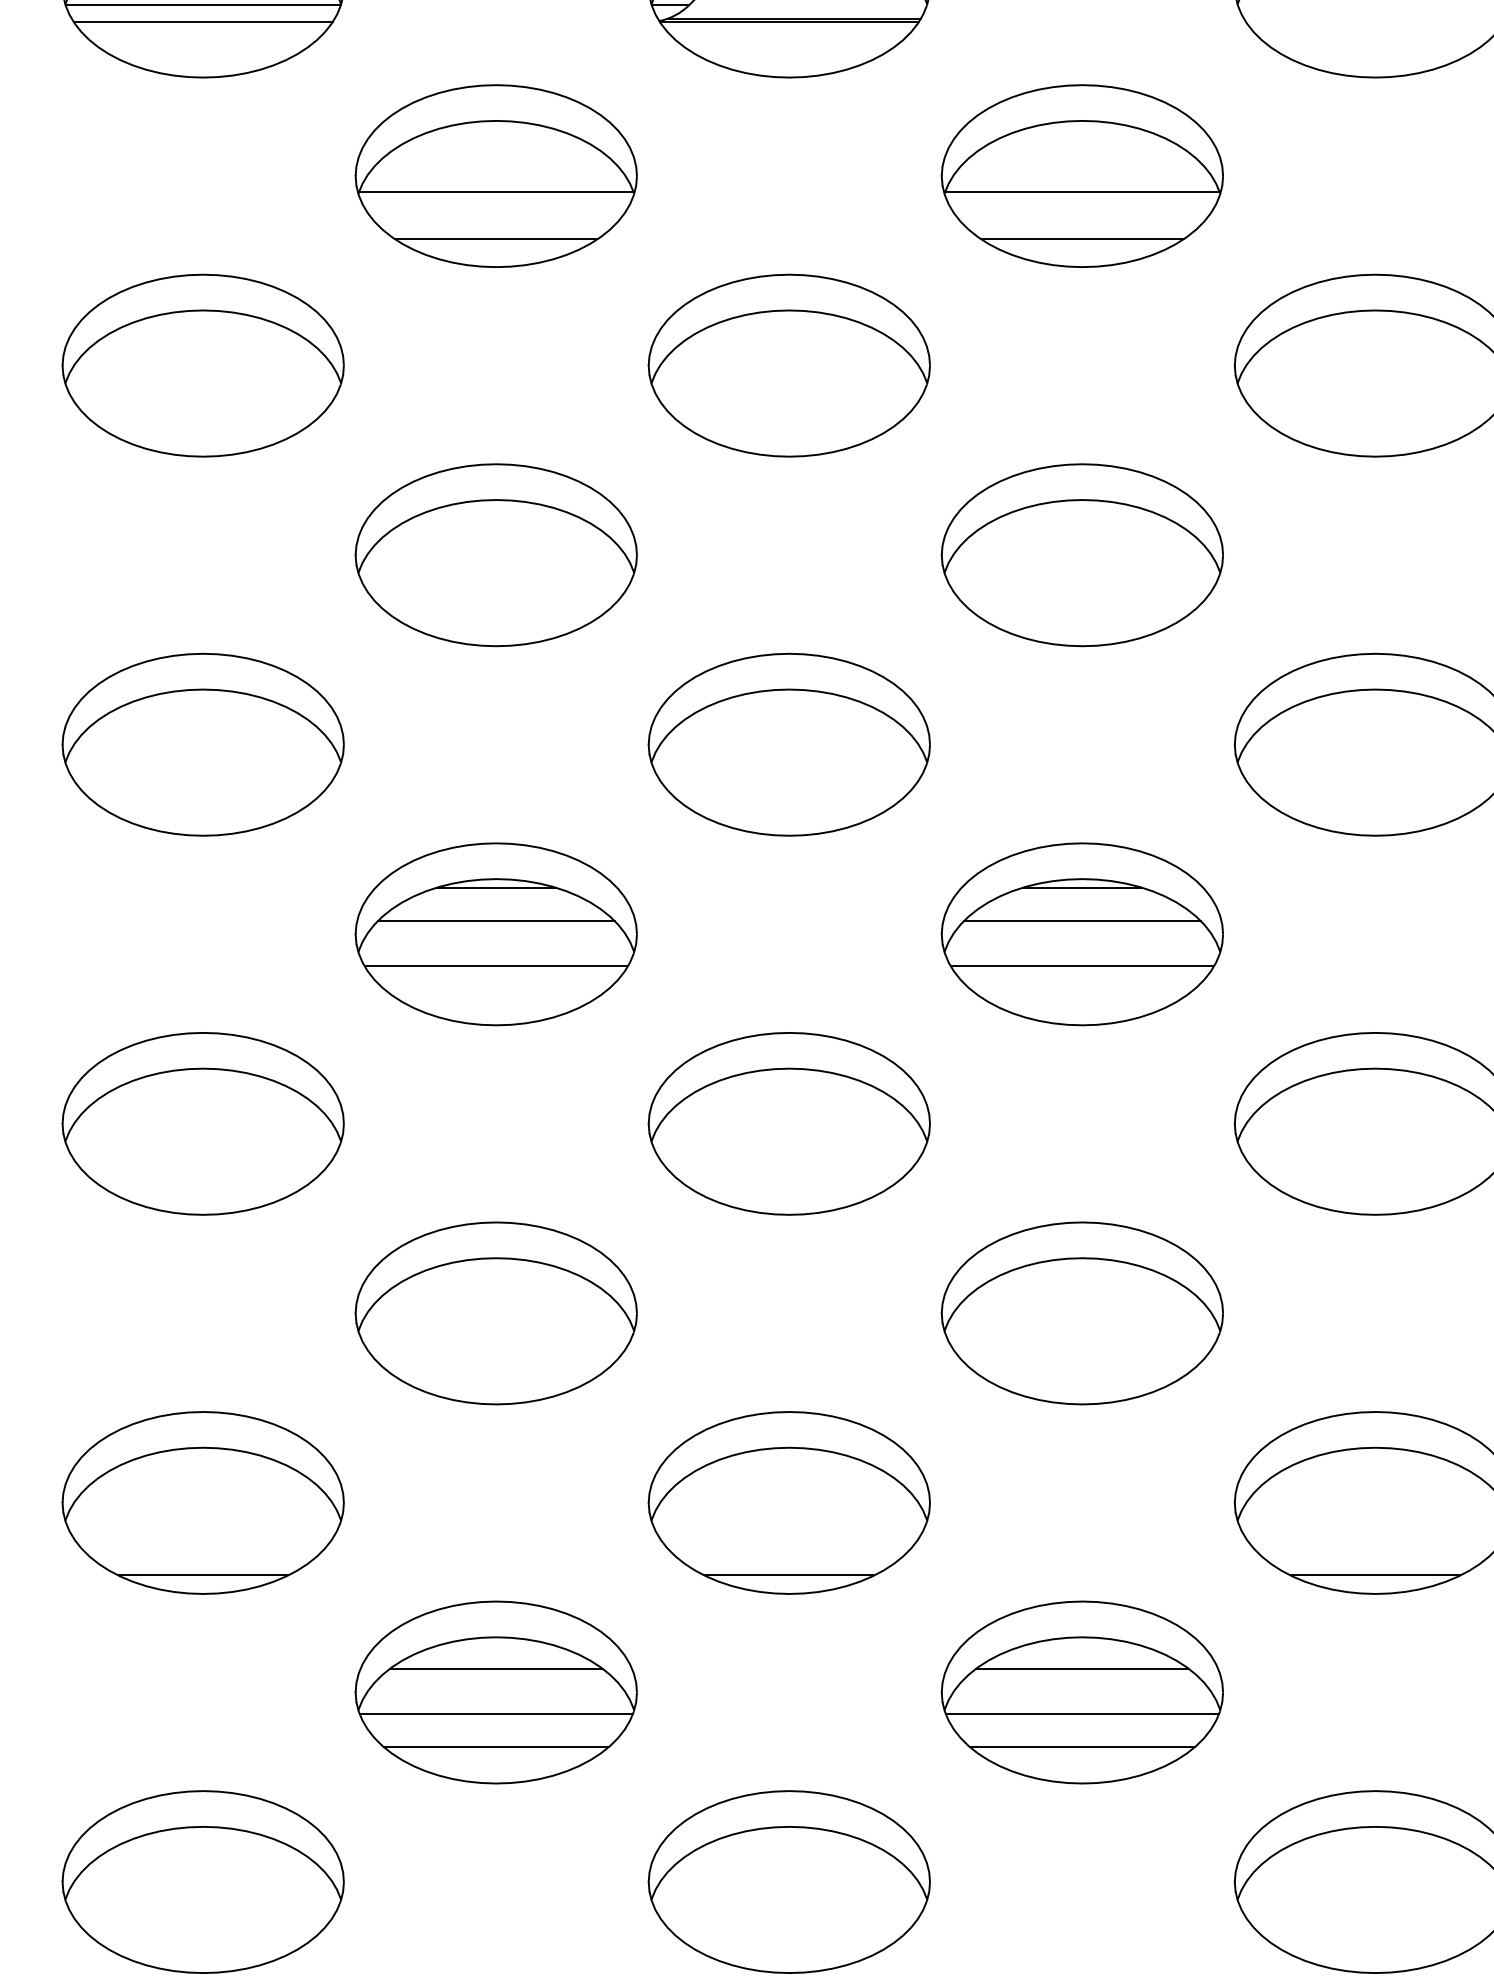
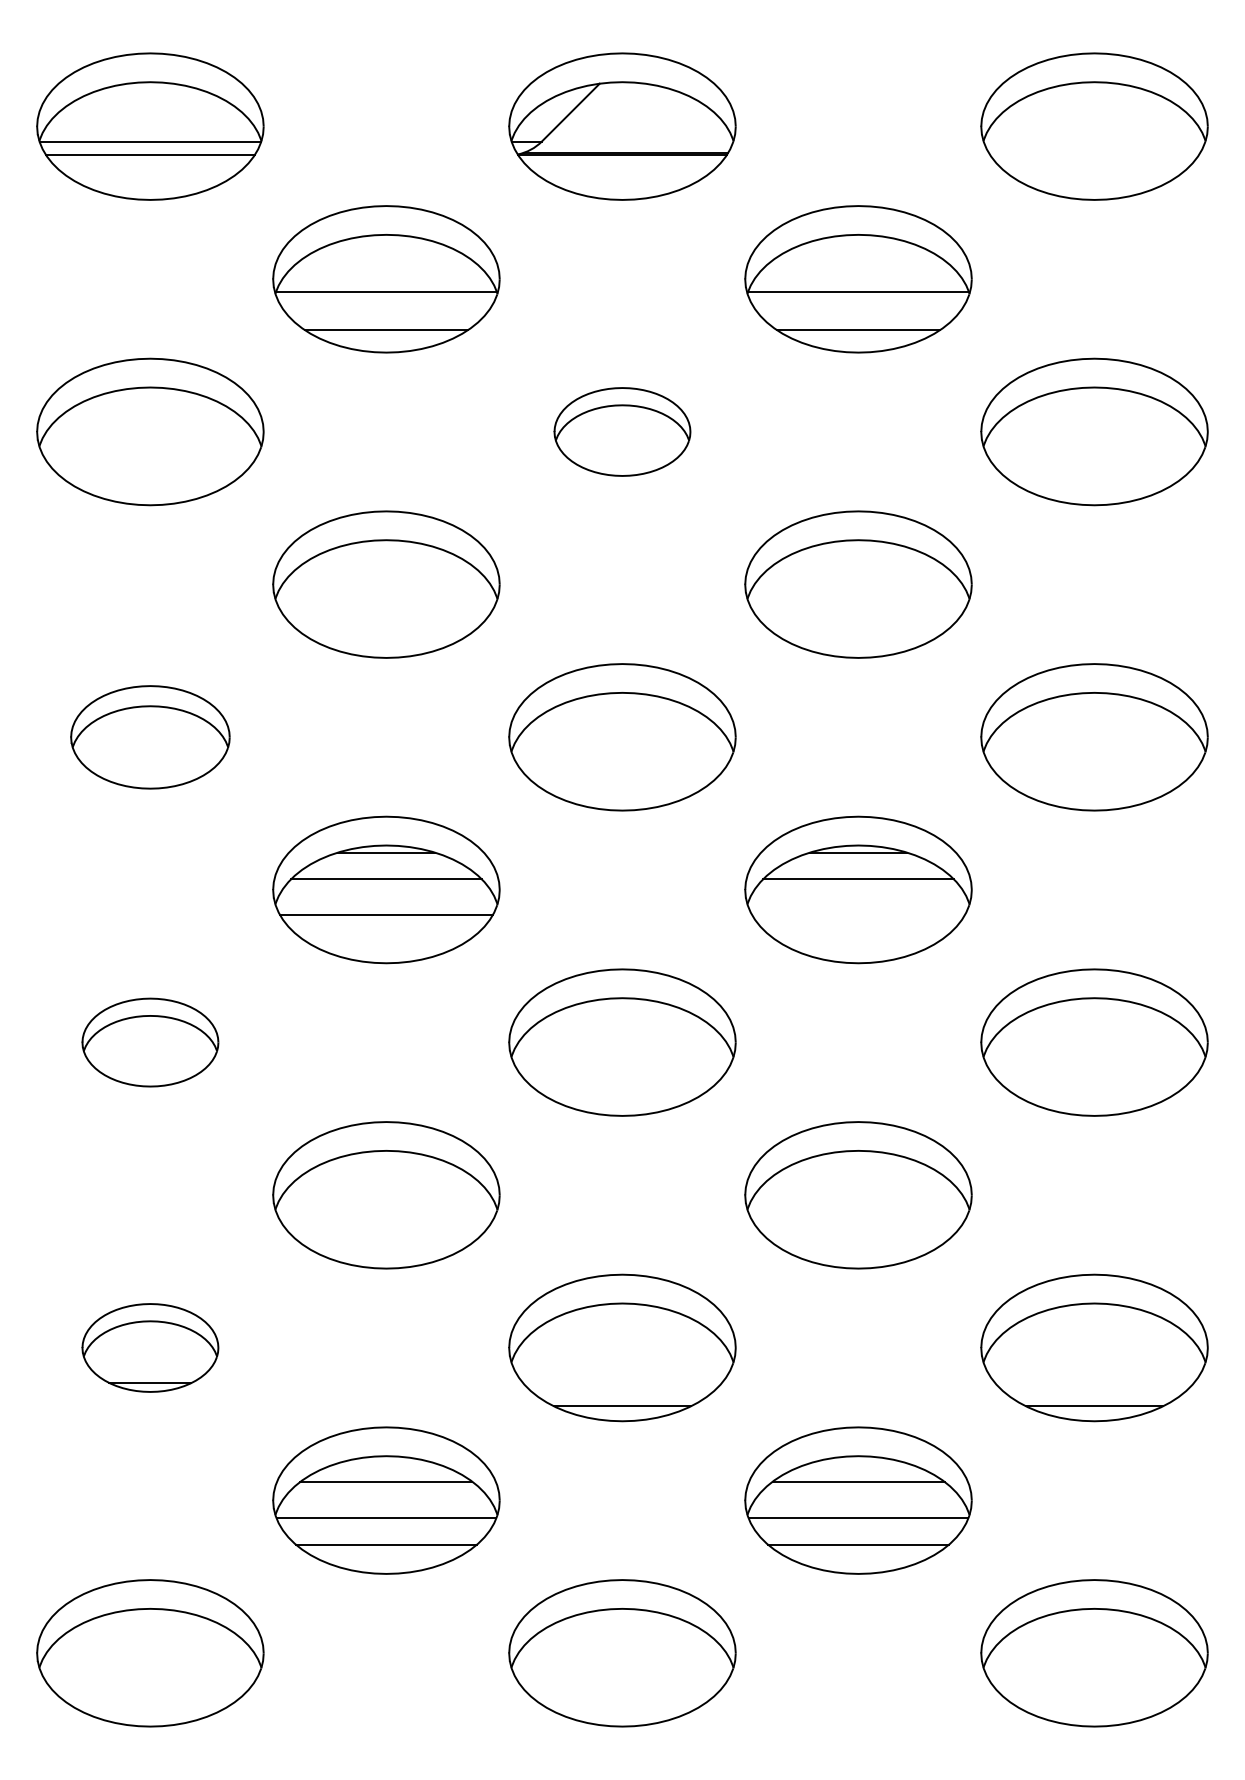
part: (789, 365) -> (622, 431), size x0.6
part: (203, 744) -> (150, 737), size x0.7
line: (1082, 966) -> (858, 915), removed
part: (203, 1123) -> (150, 1042), size x0.6
part: (203, 1502) -> (150, 1347), size x0.6

